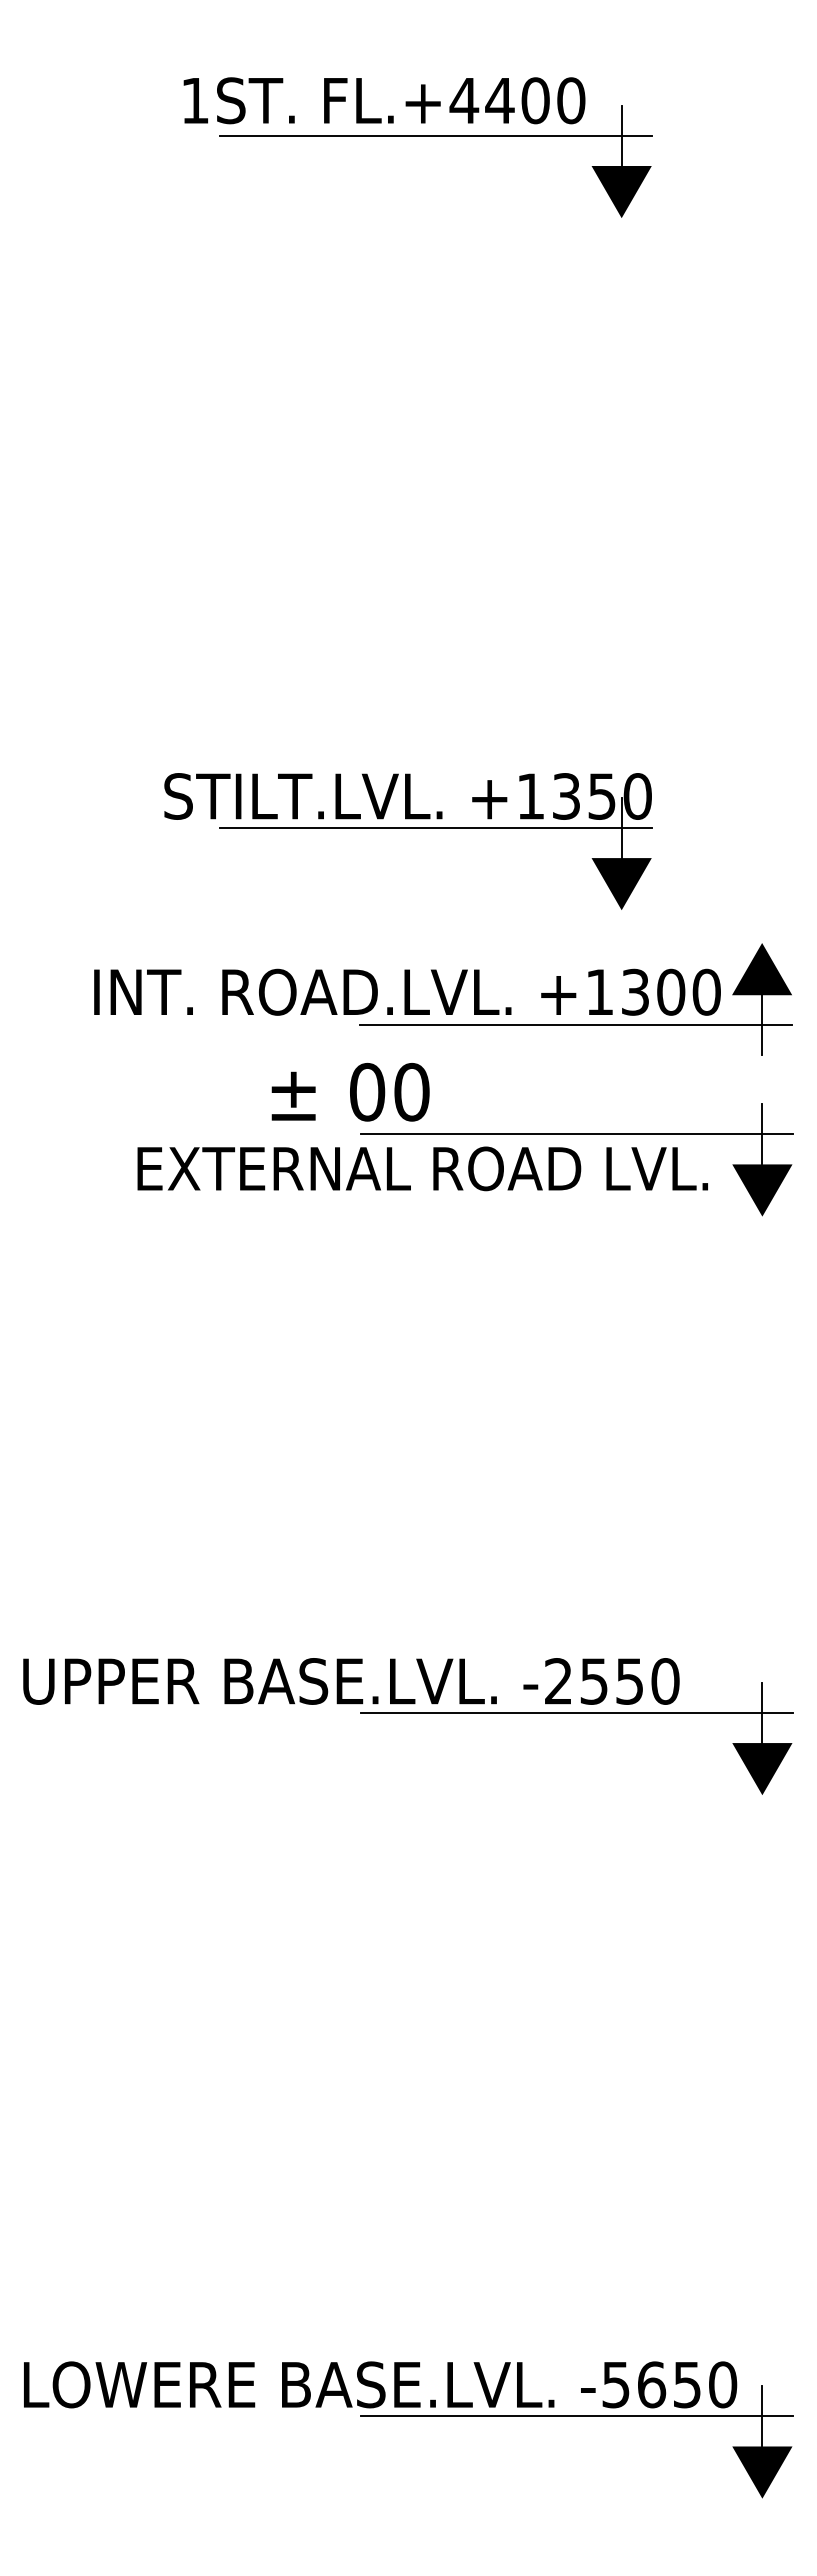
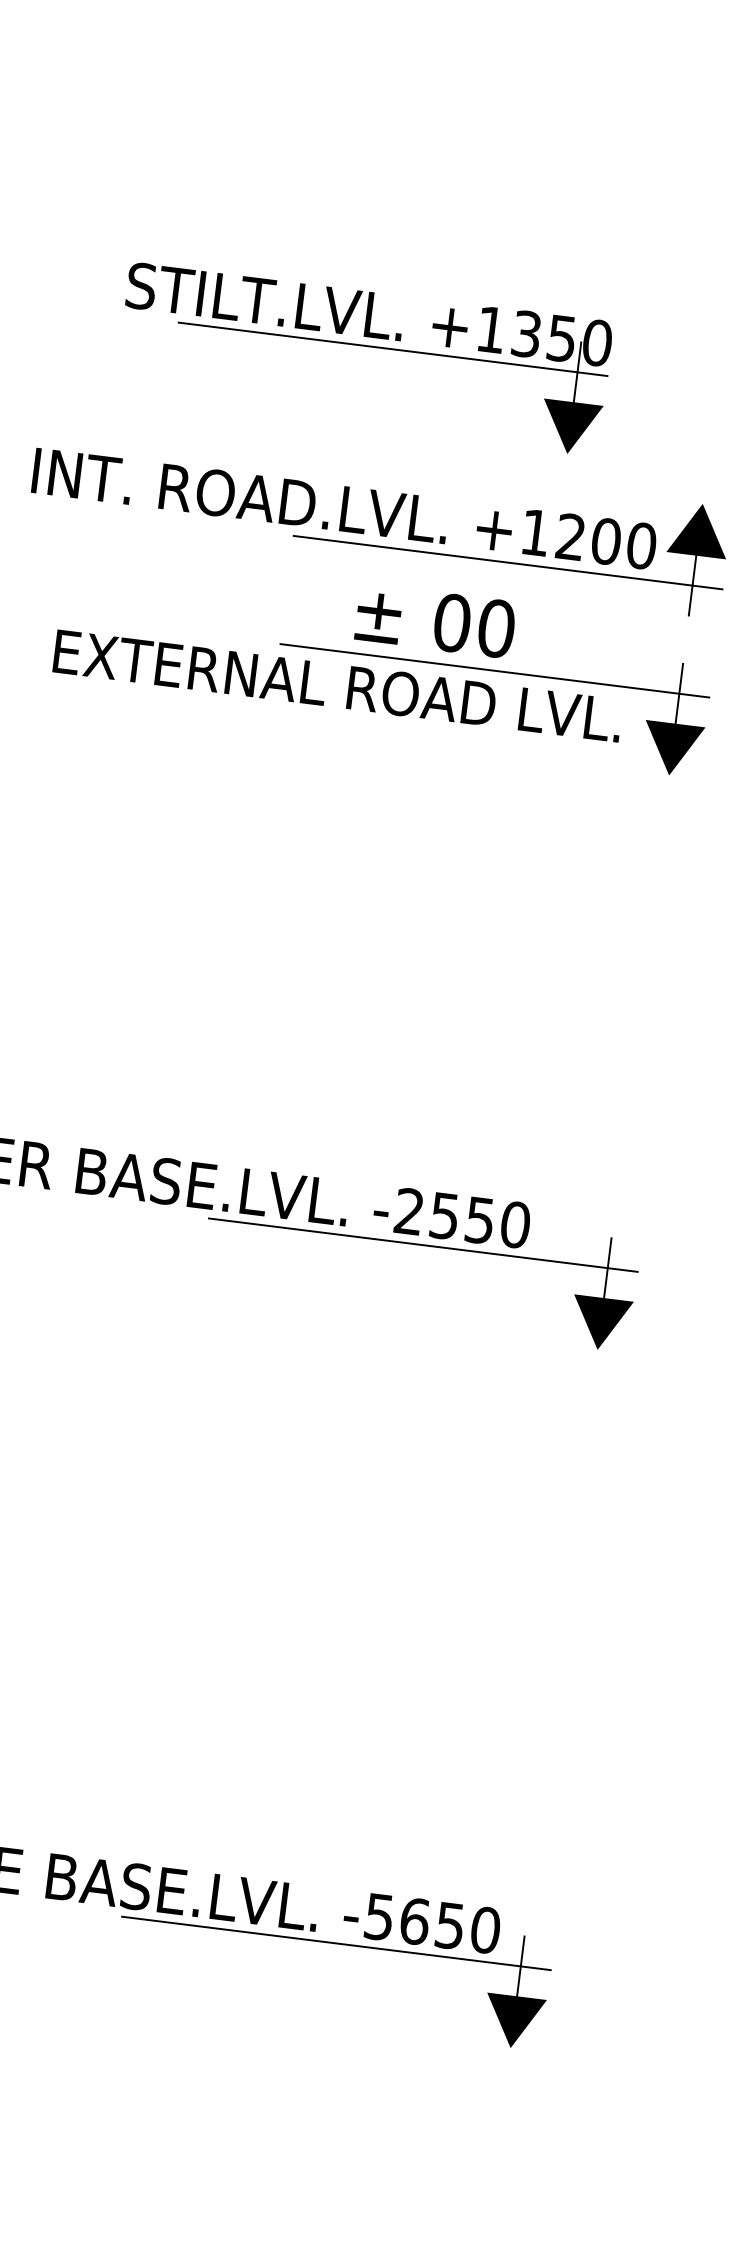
text: (635, 992) -> (570, 537), +1300 -> +1200
text: (350, 1092) -> (435, 621), moved

